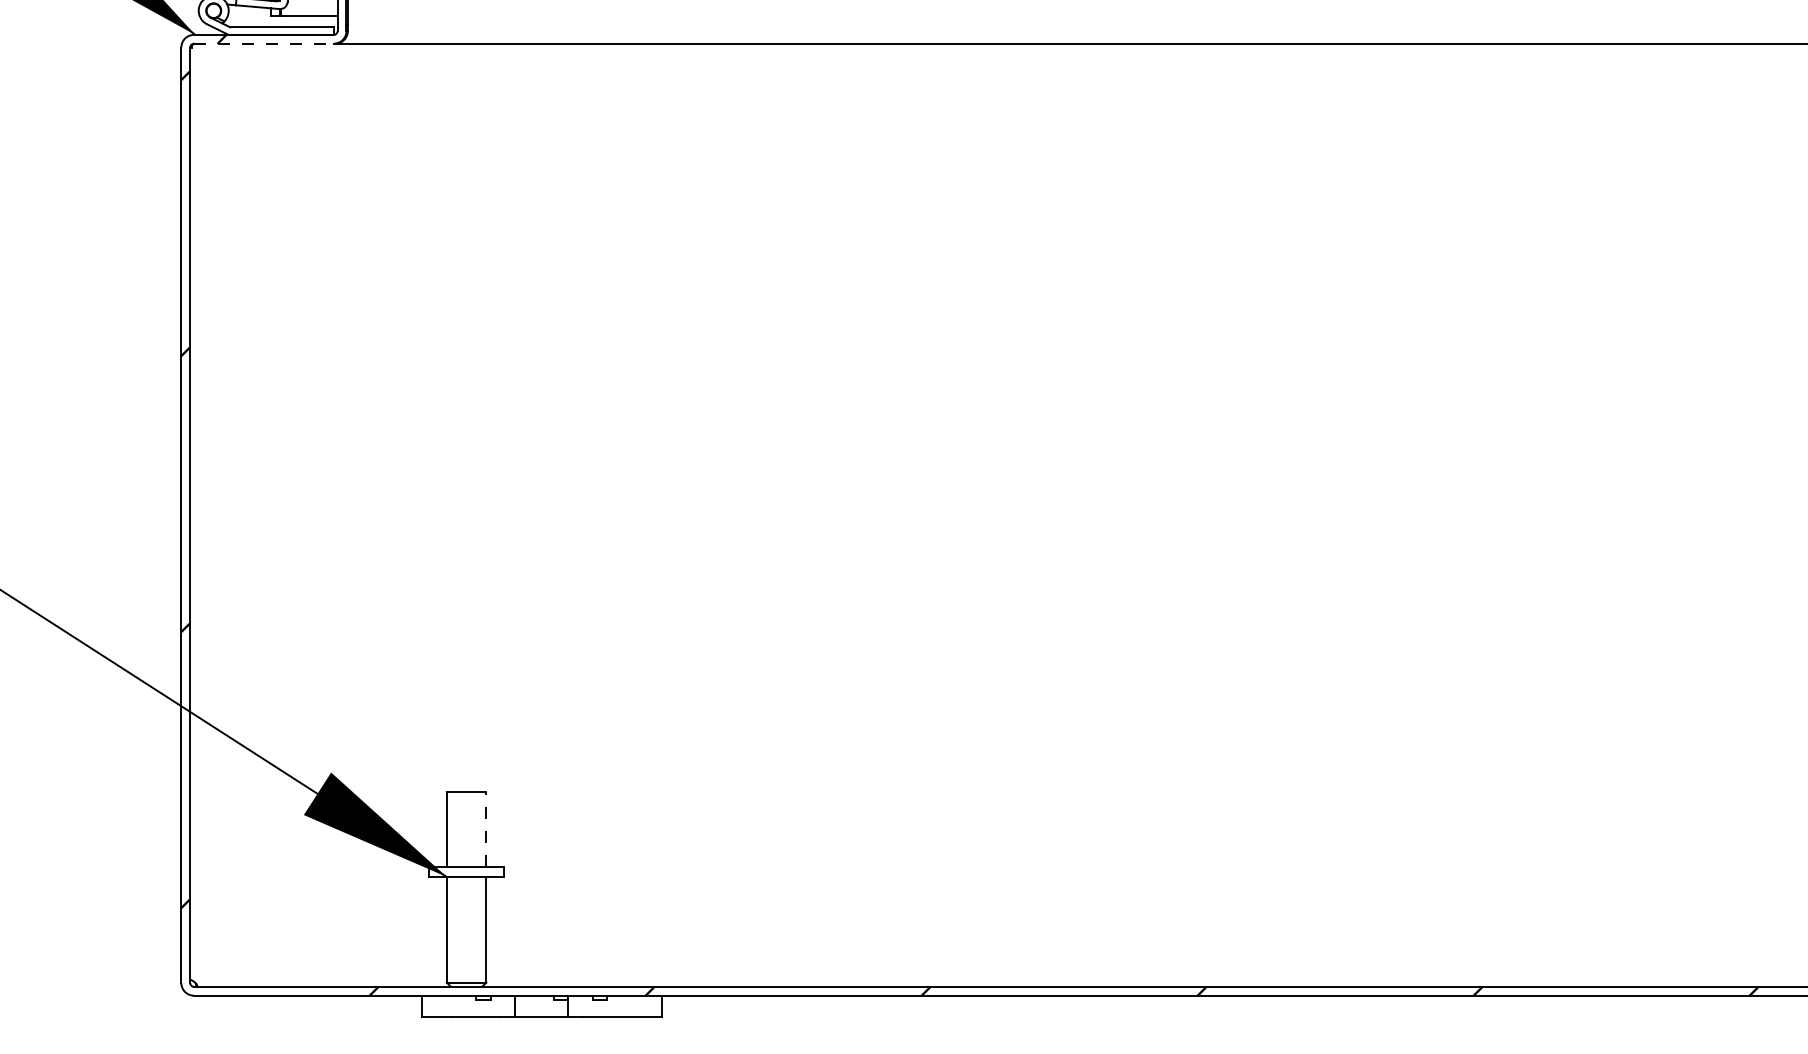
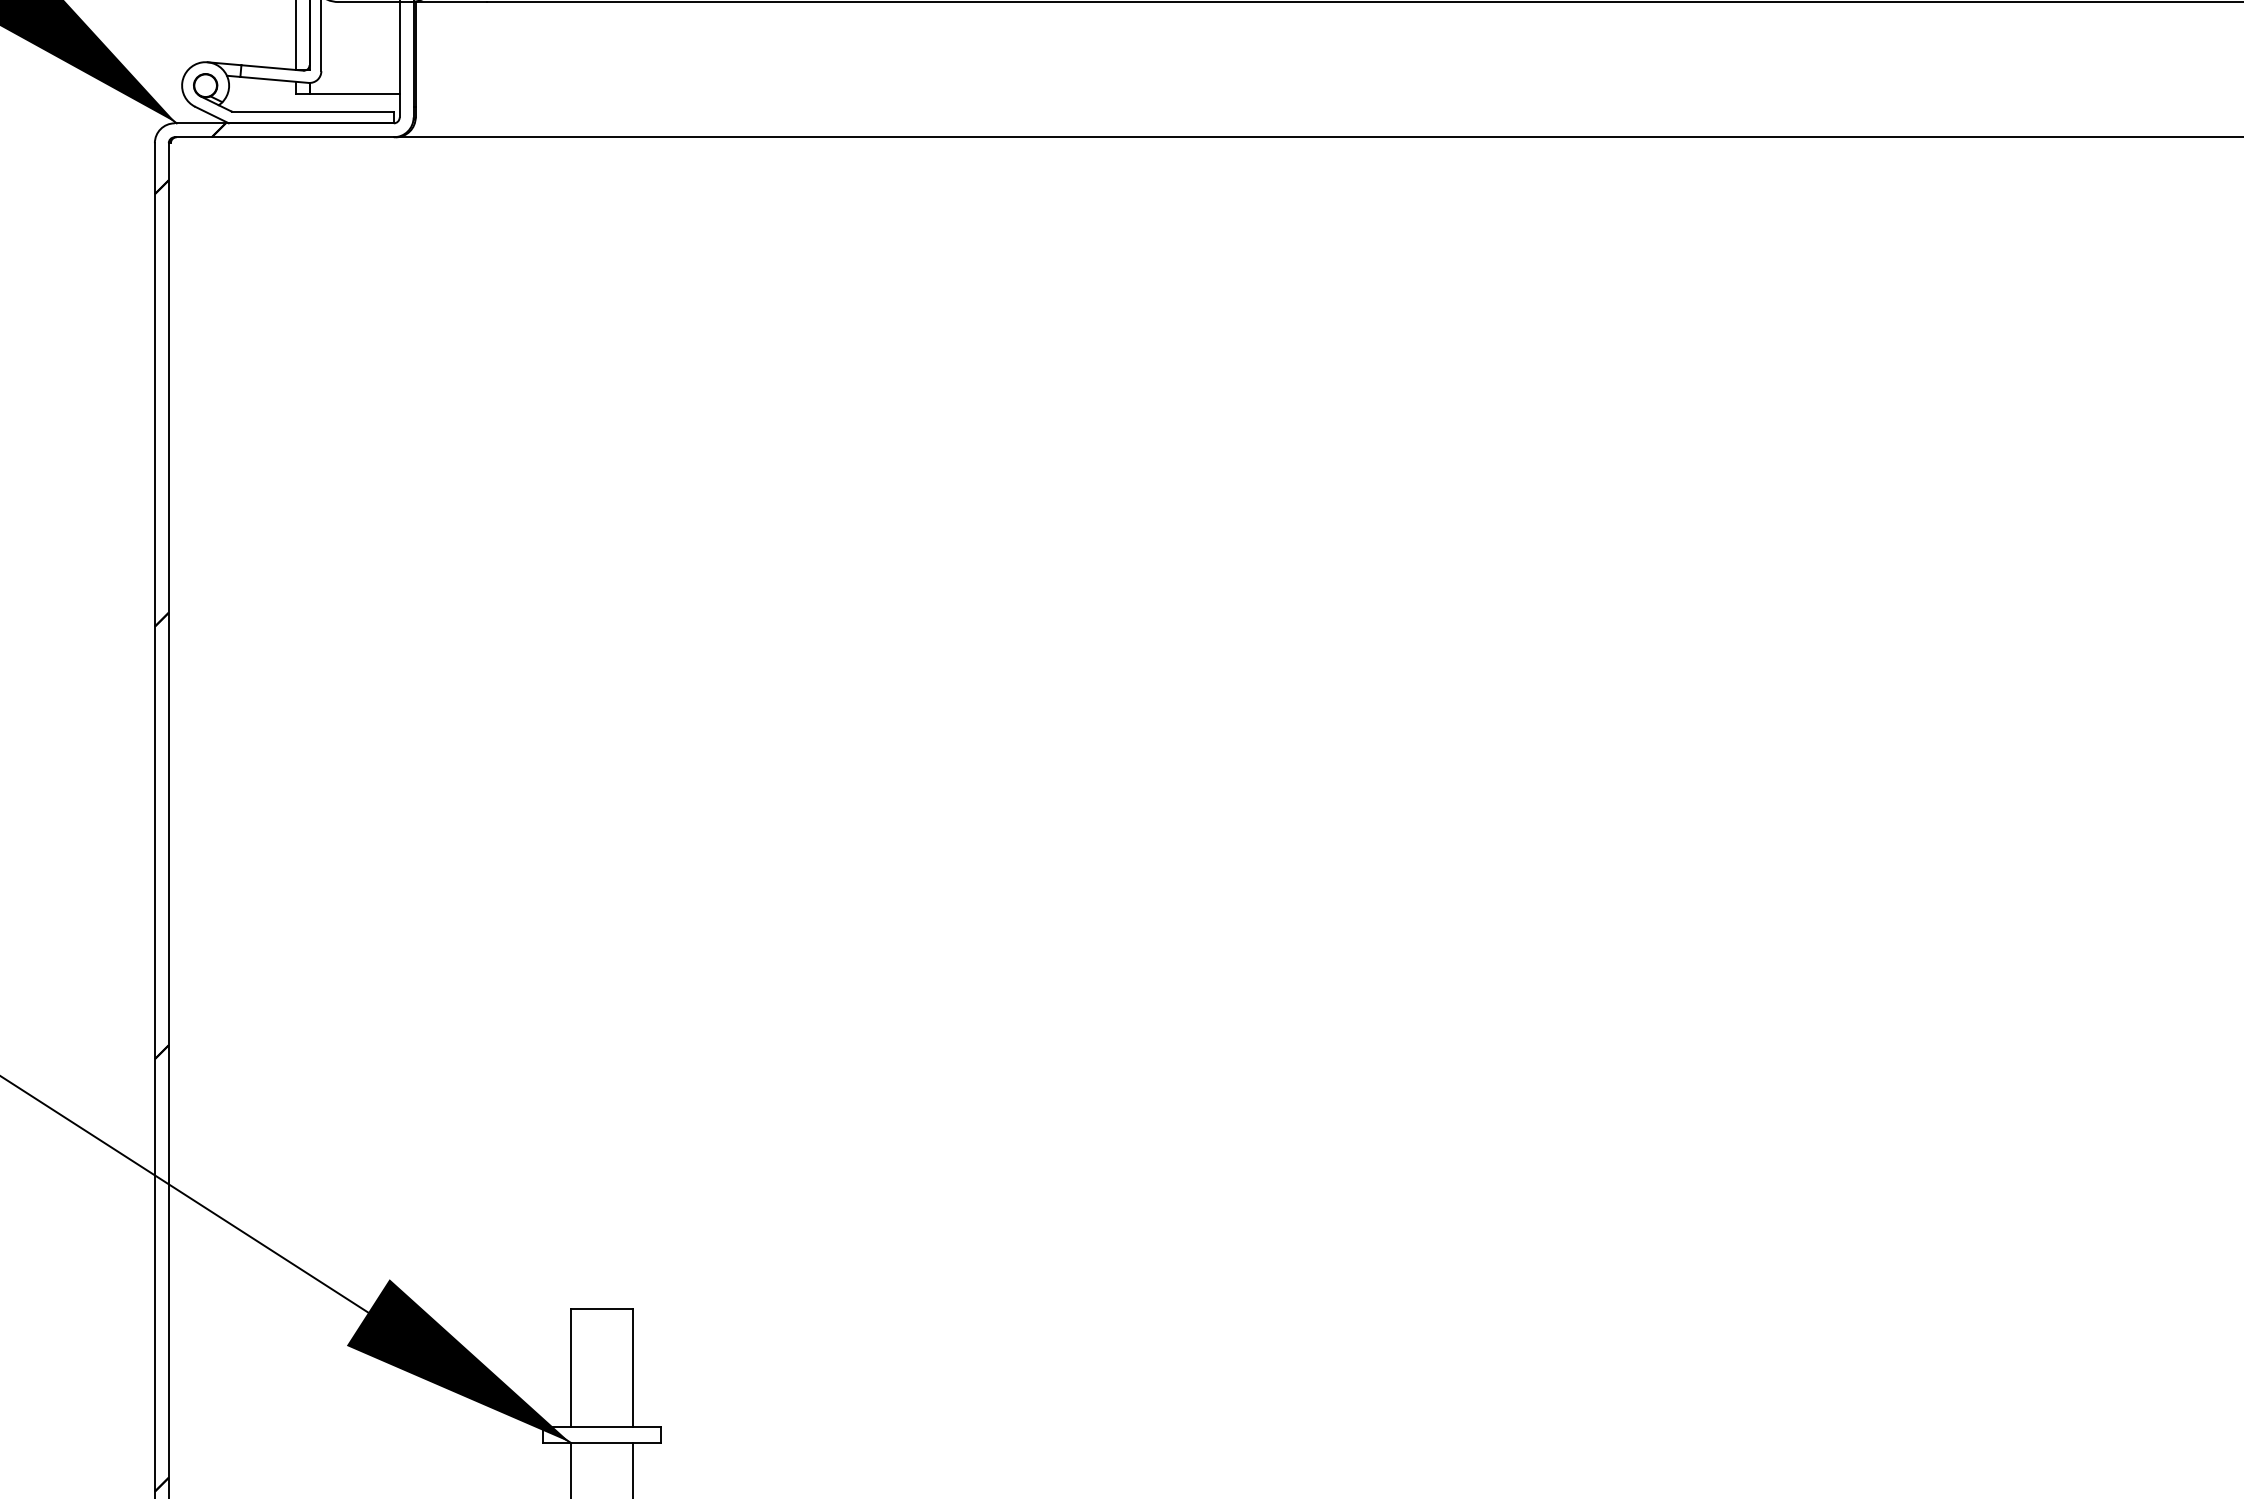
line: (263, 43) -> (283, 136), dashed -> solid
line: (486, 829) -> (633, 1368), dashed -> solid

